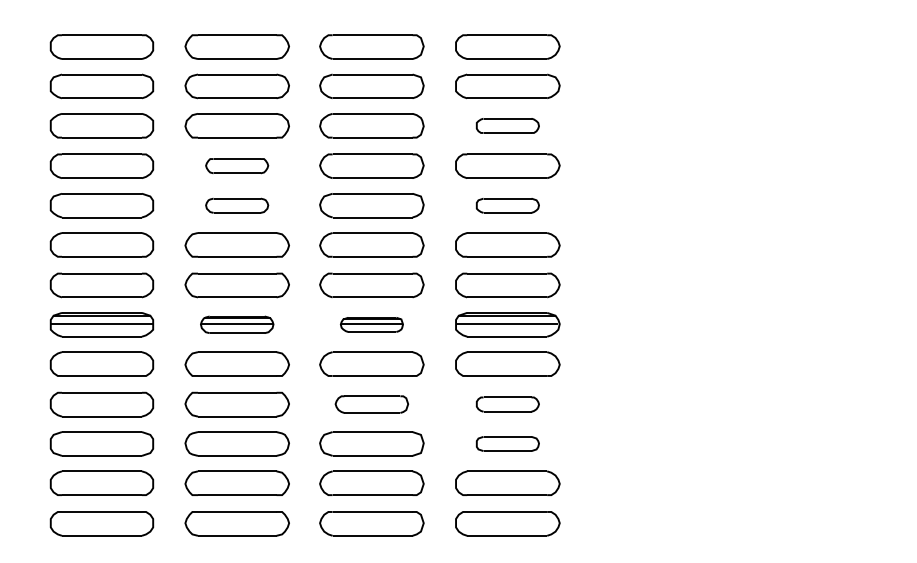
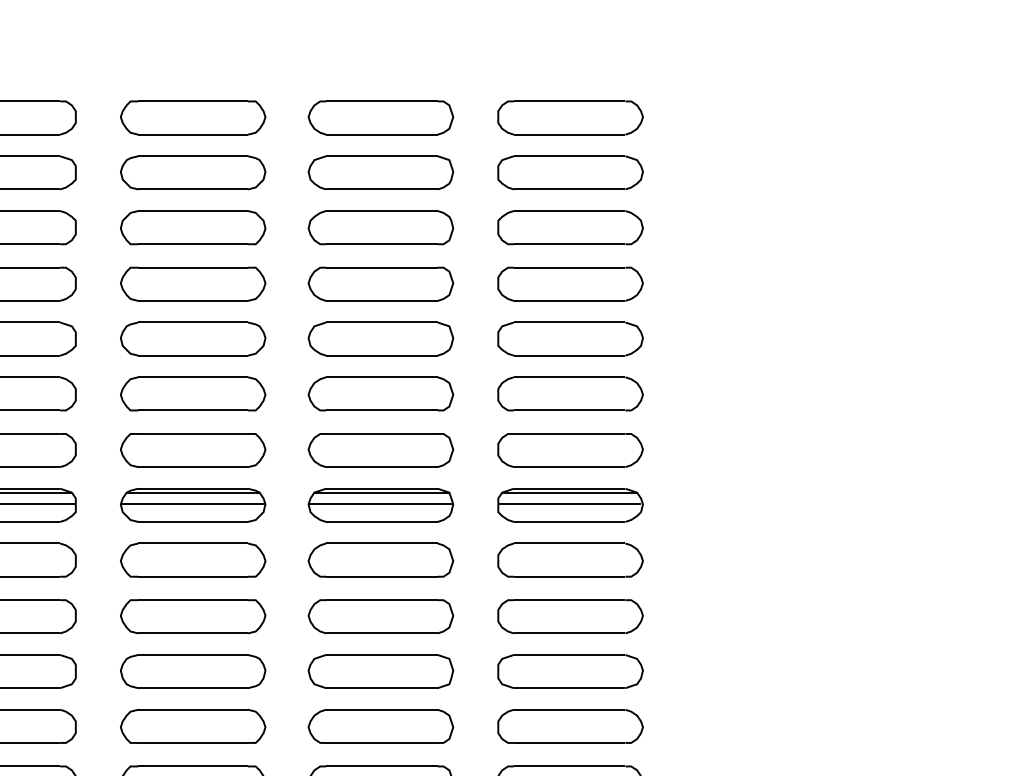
part: (507, 125) -> (570, 227), size x1.67
part: (236, 165) -> (192, 283), size x1.67
part: (236, 205) -> (192, 338), size x1.67
part: (507, 205) -> (570, 338), size x1.67
part: (236, 324) -> (192, 504), size x1.43
part: (371, 324) -> (380, 504), size x1.67
part: (371, 404) -> (380, 616), size x1.43
part: (507, 404) -> (570, 616), size x1.67
part: (507, 443) -> (570, 670), size x1.67

